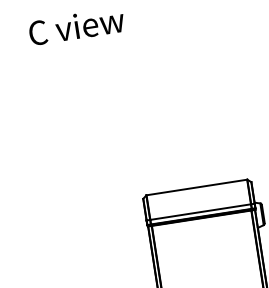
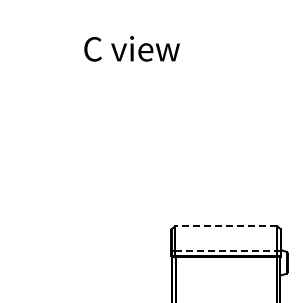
line: (197, 187) -> (226, 226), solid -> dashed
line: (200, 212) -> (226, 251), solid -> dashed

